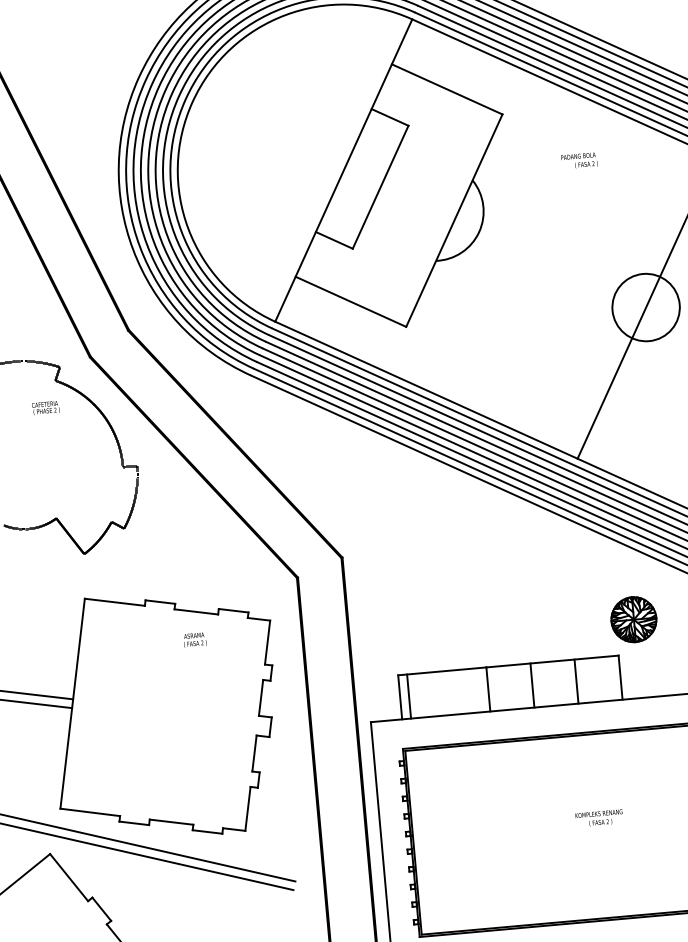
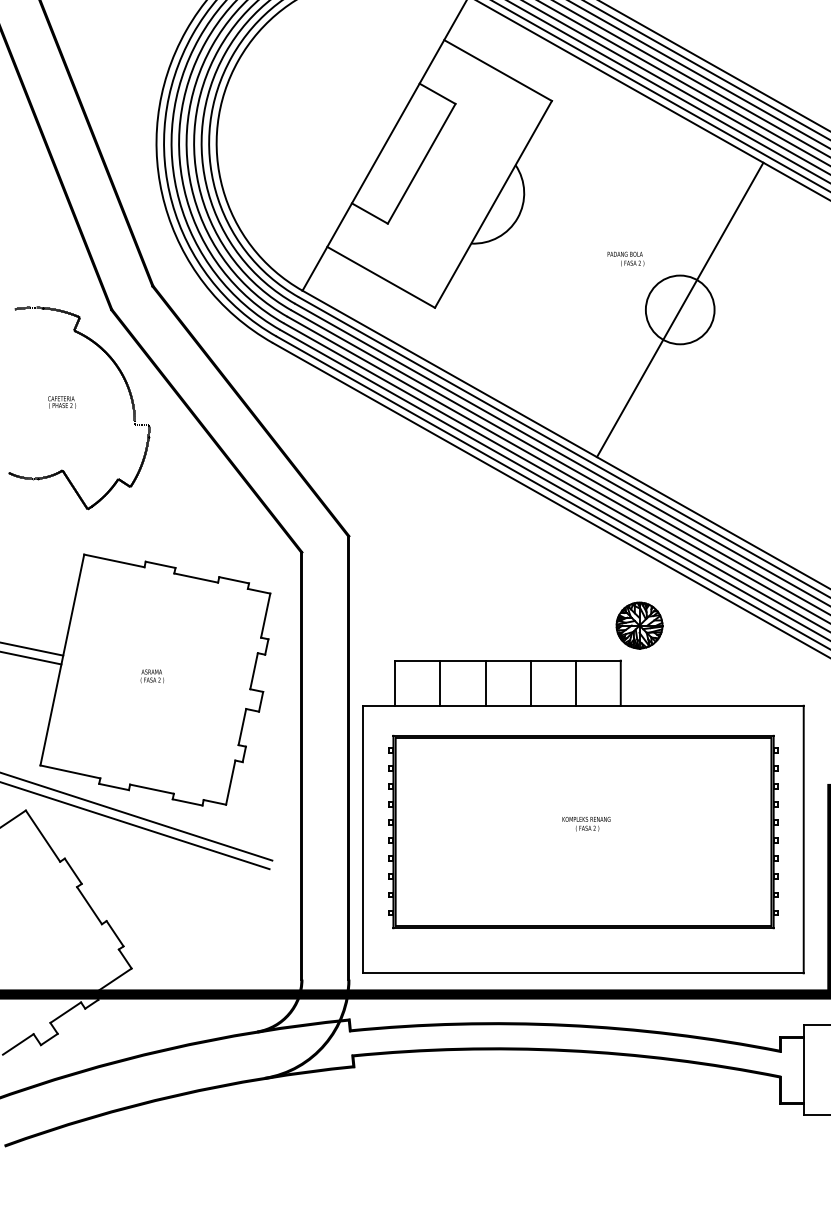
text: (579, 160) -> (625, 258), moved
text: (45, 408) -> (61, 402), moved
text: (194, 640) -> (151, 676), moved
line: (409, 695) -> (440, 682), moved

